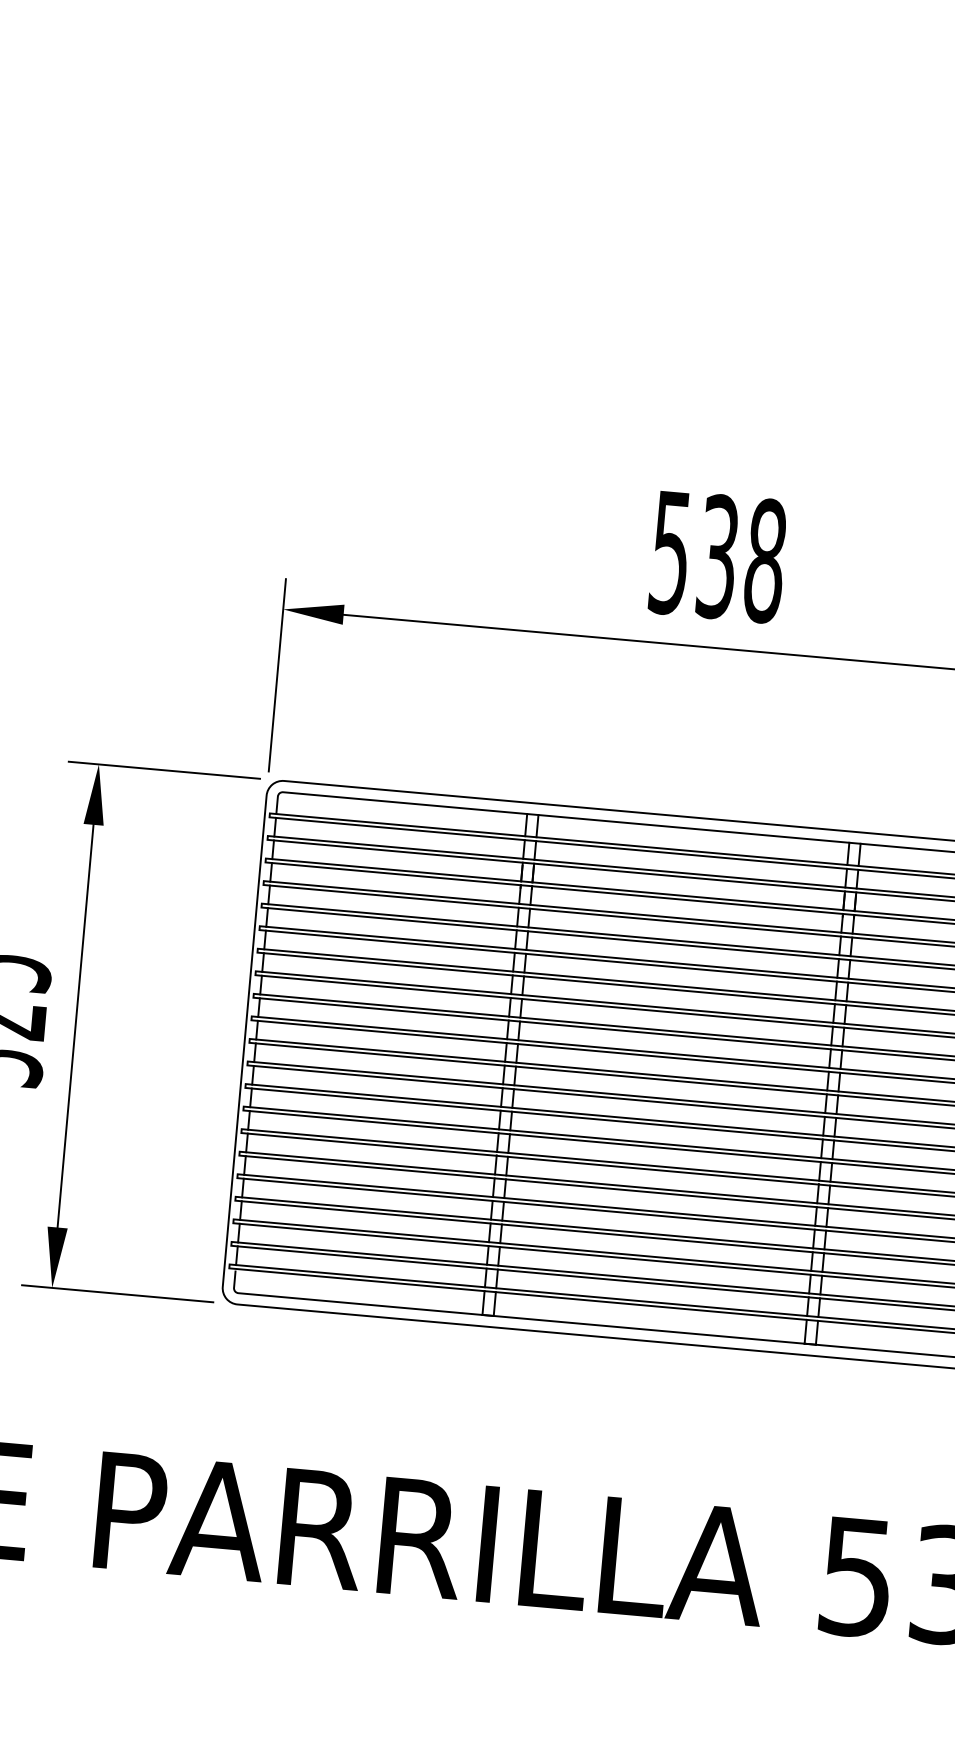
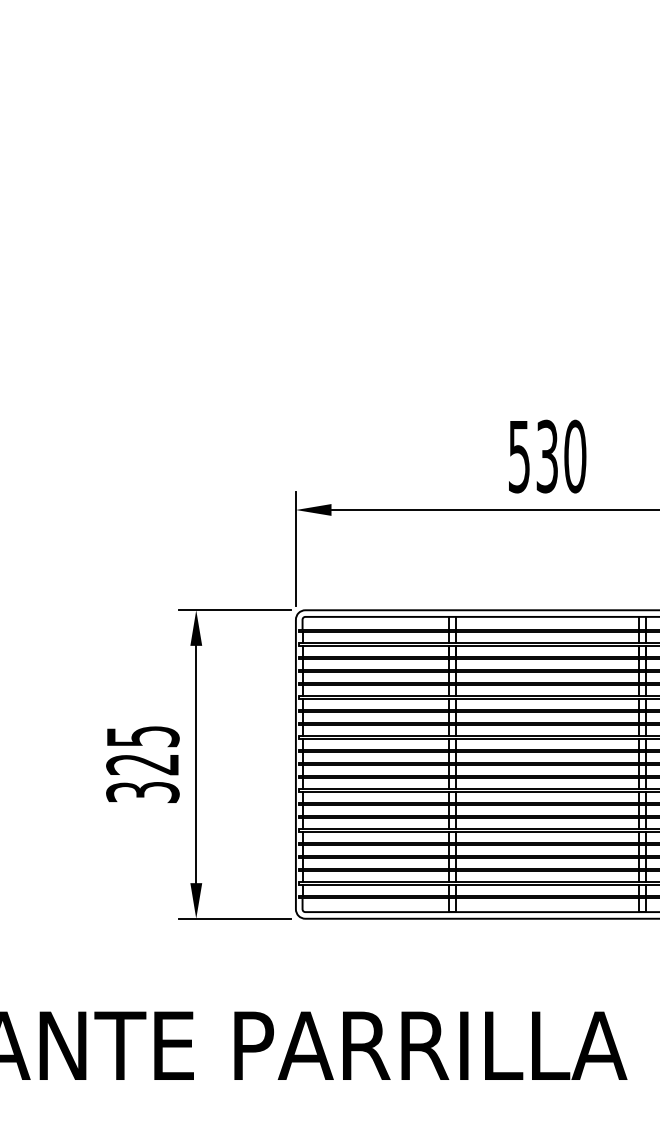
text: (765, 560) -> (575, 456), 538 -> 530

